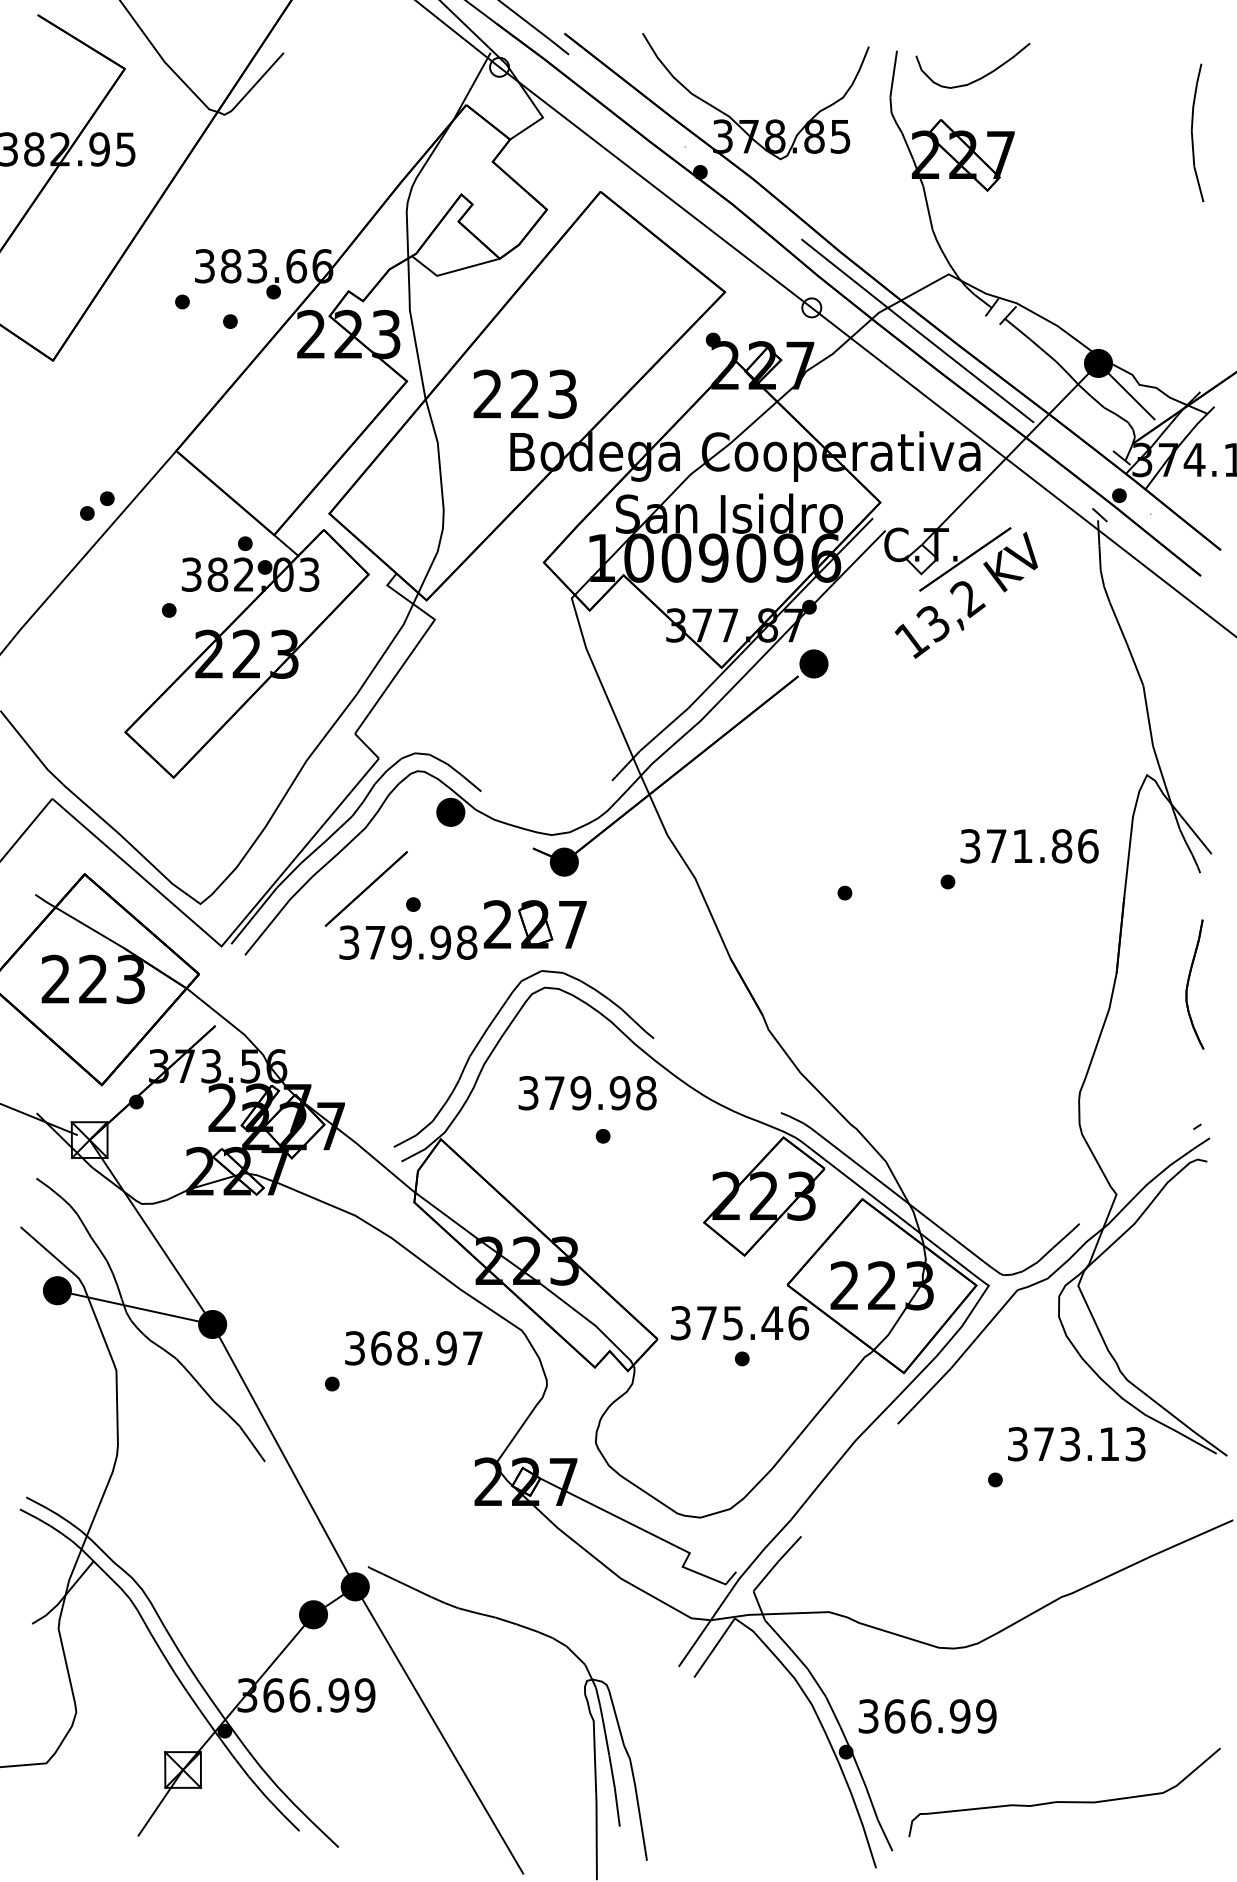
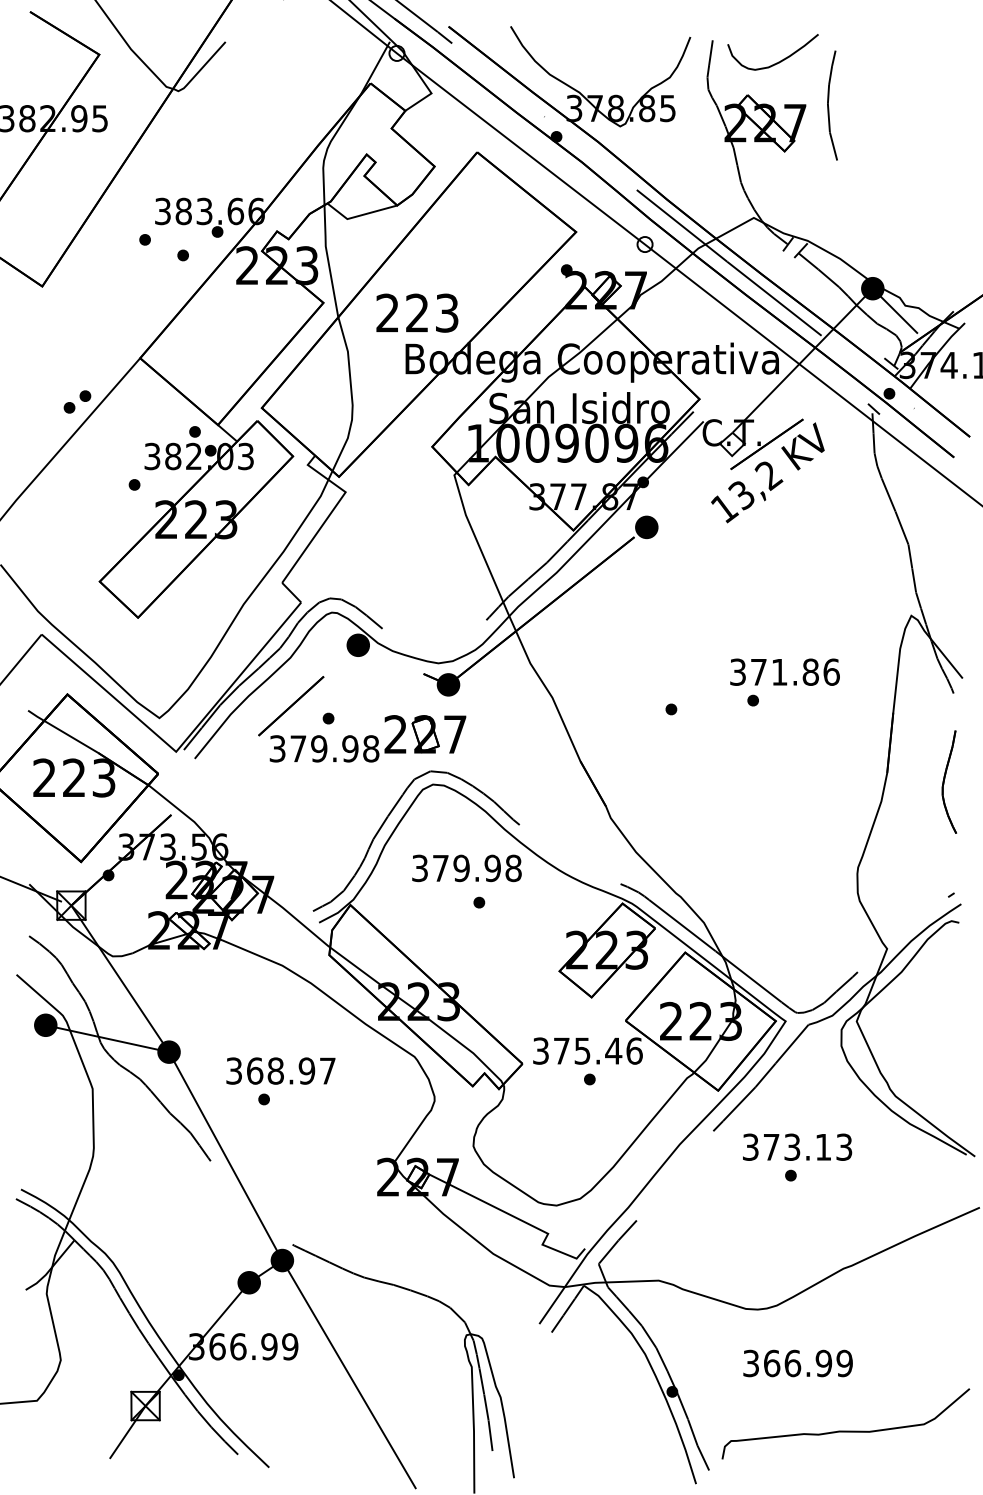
curve: (1193, 135) -> (829, 107), moved
text: (1028, 845) -> (784, 671), moved
text: (413, 1347) -> (280, 1070), moved
text: (1076, 1443) -> (797, 1146), moved
text: (926, 1716) -> (797, 1363), moved

